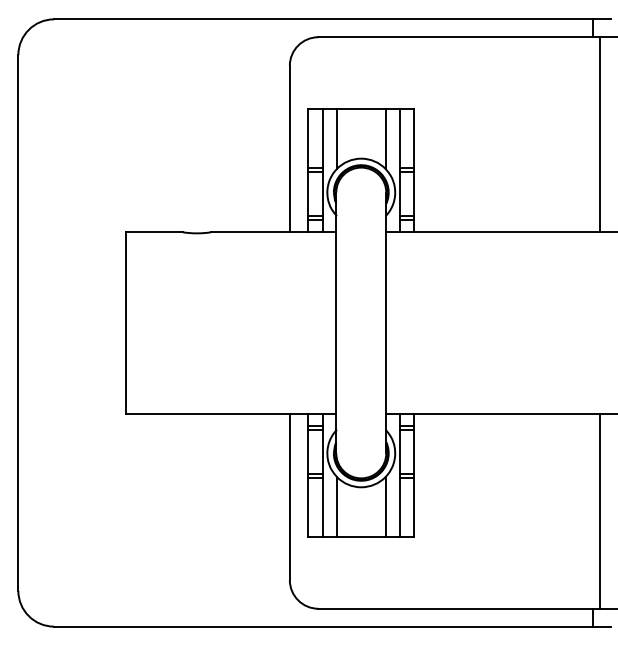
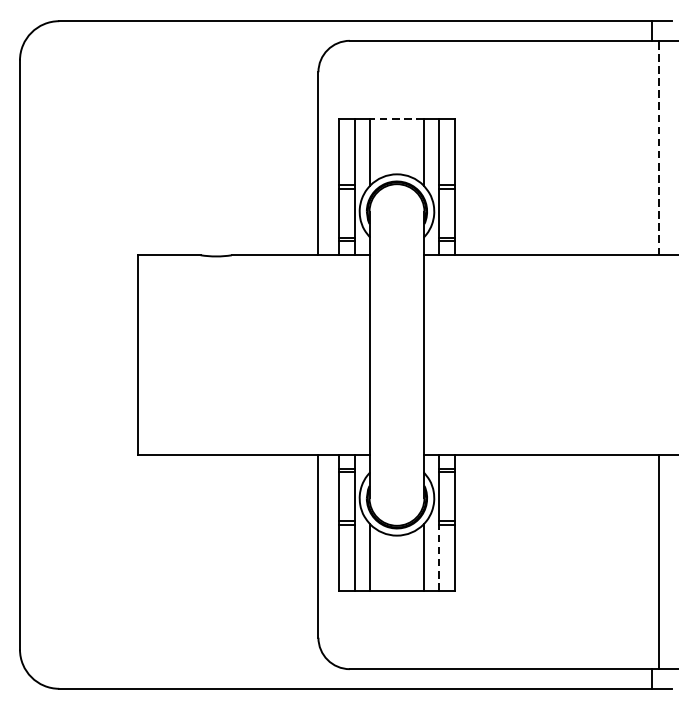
line: (360, 108) -> (396, 119), solid -> dashed
line: (599, 134) -> (658, 147), solid -> dashed
line: (399, 507) -> (438, 557), solid -> dashed

